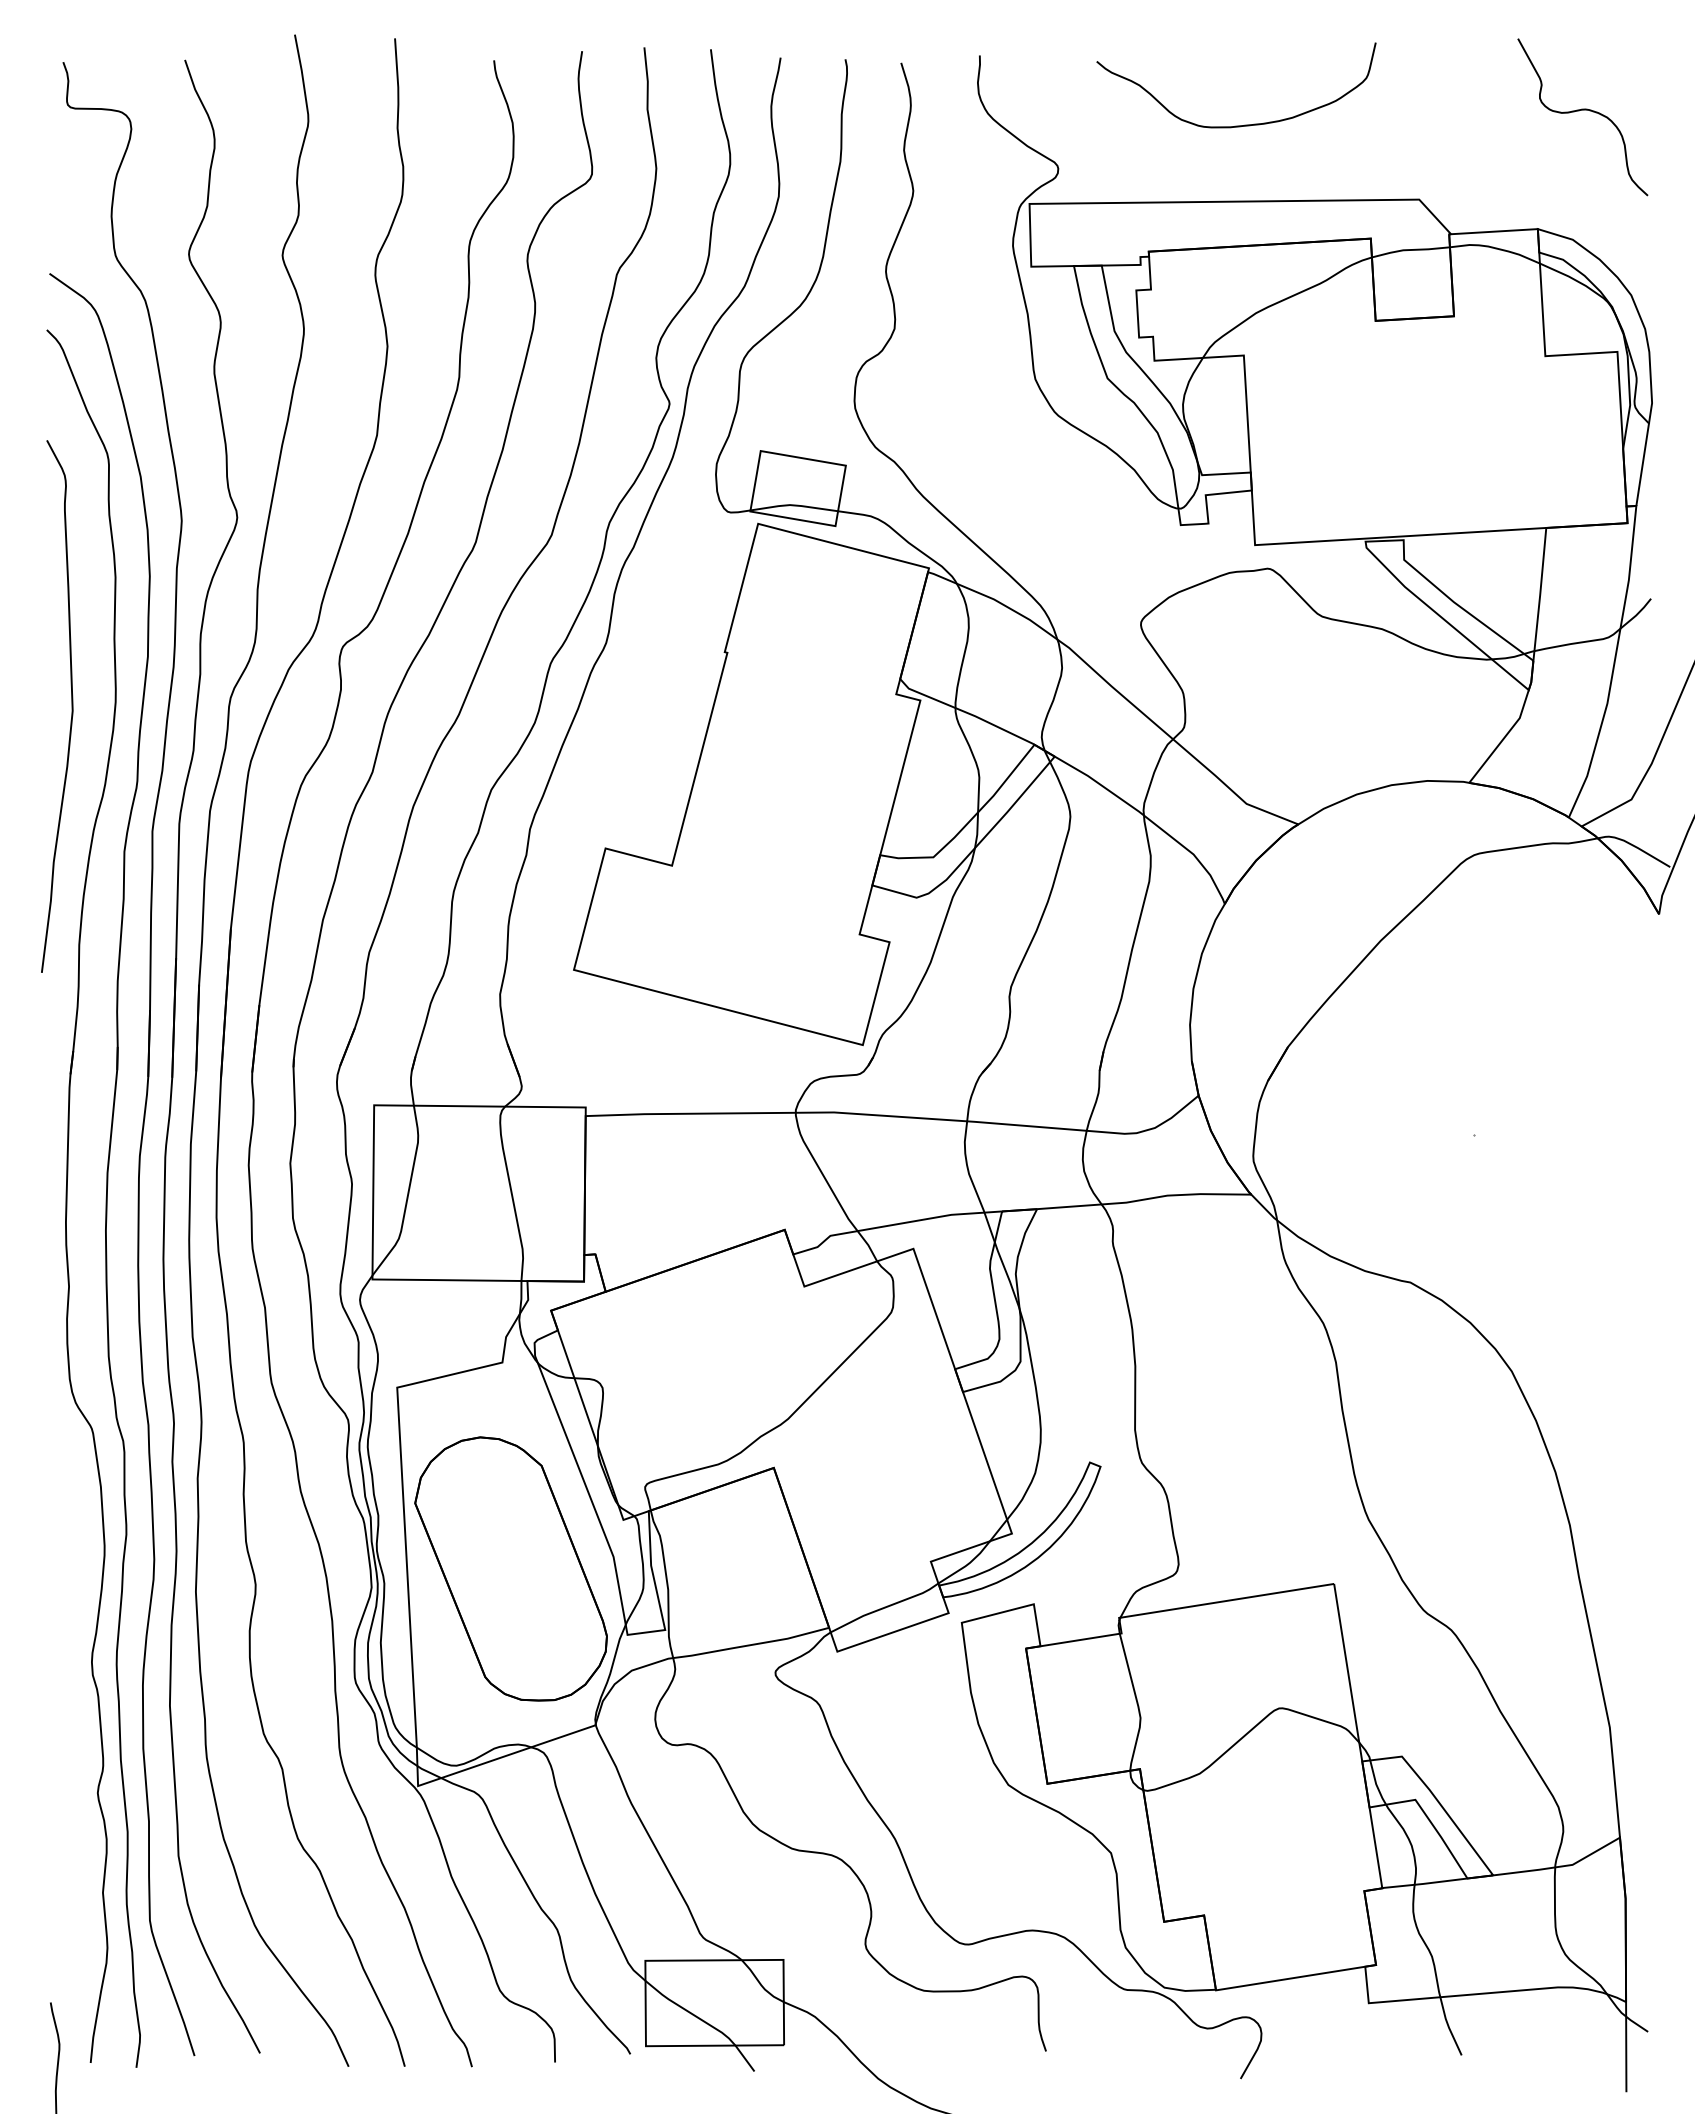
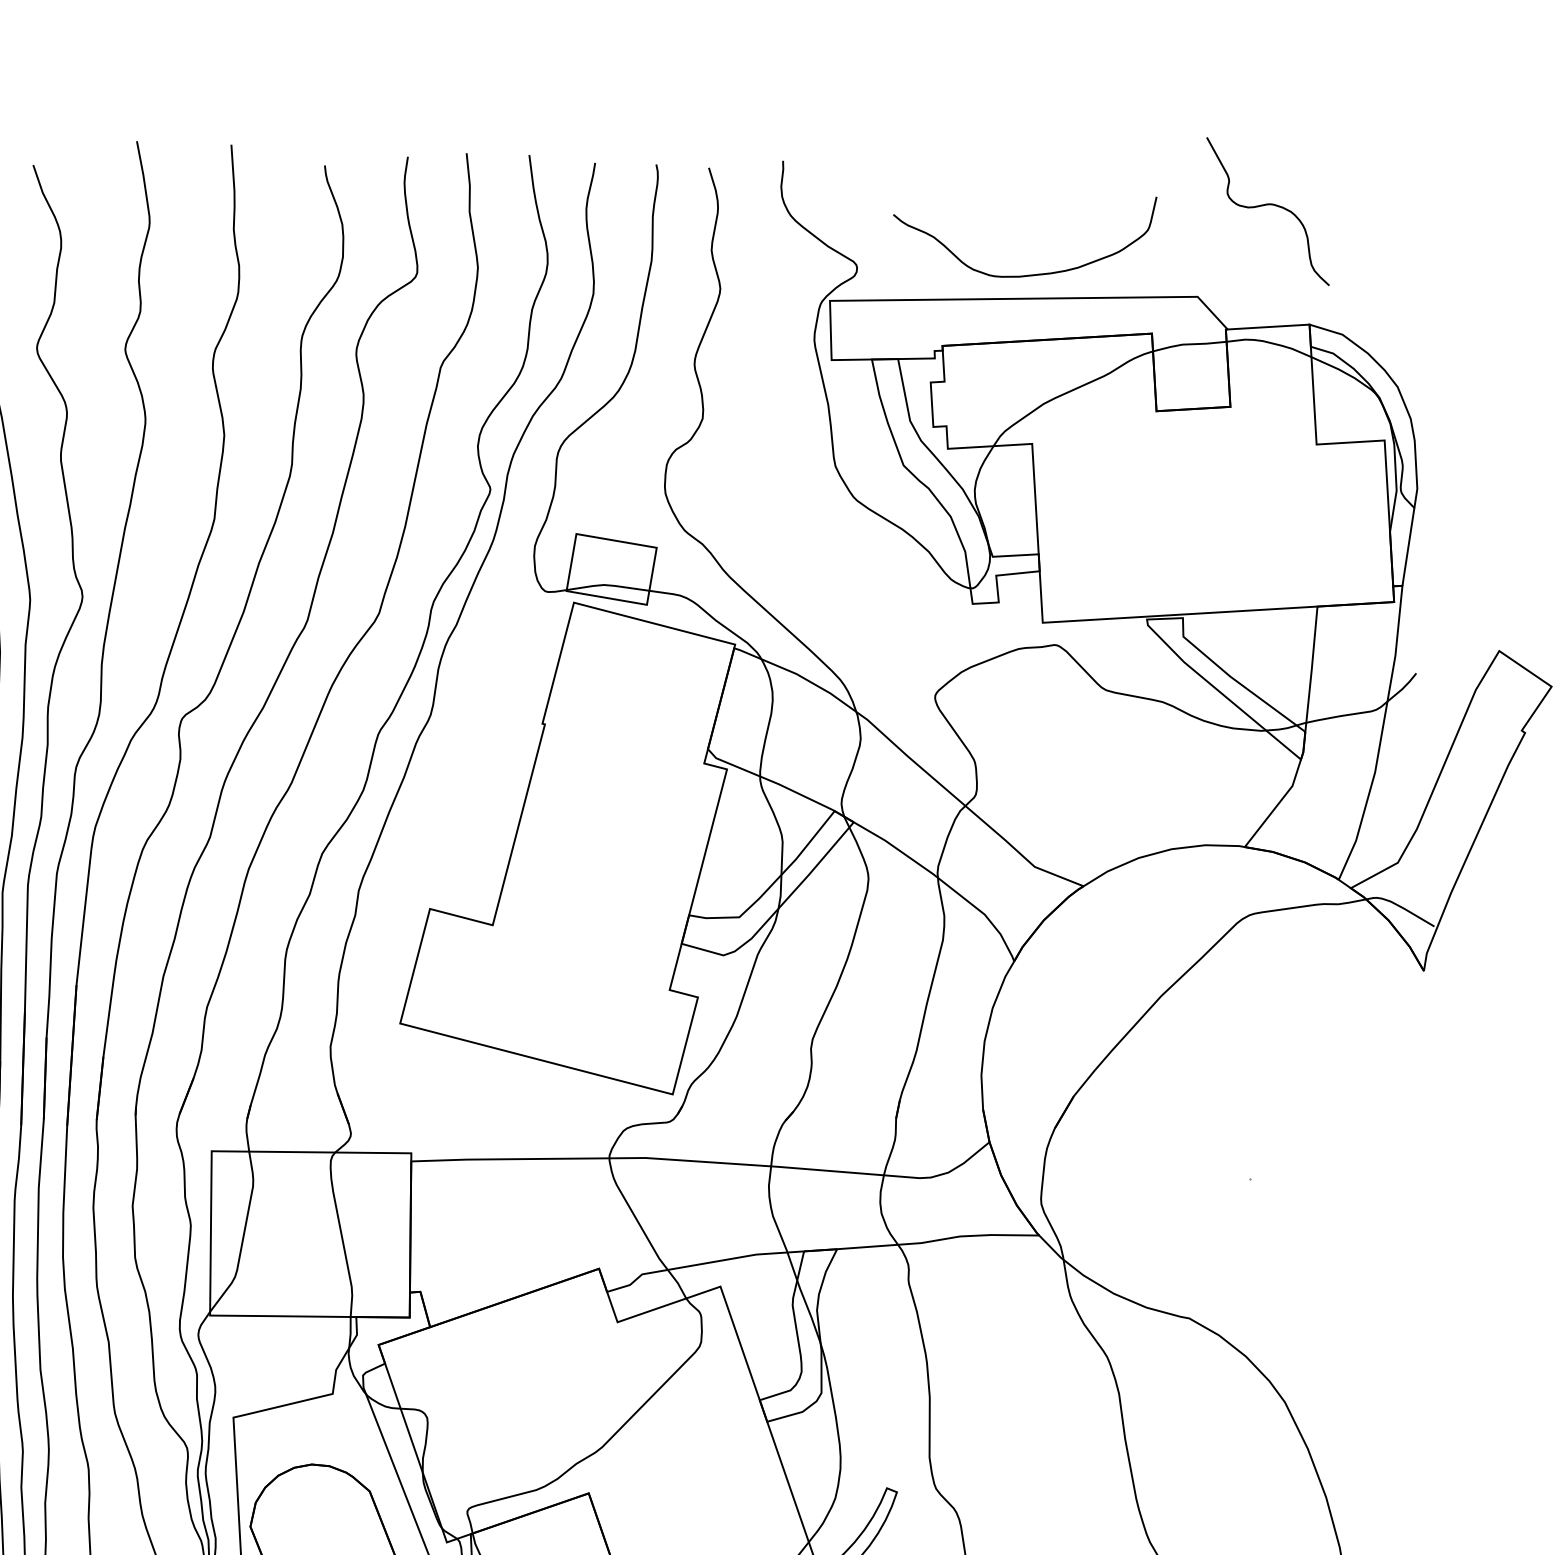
curve: (1579, 111) -> (1264, 206), moved
curve: (1244, 124) -> (1032, 274), moved

